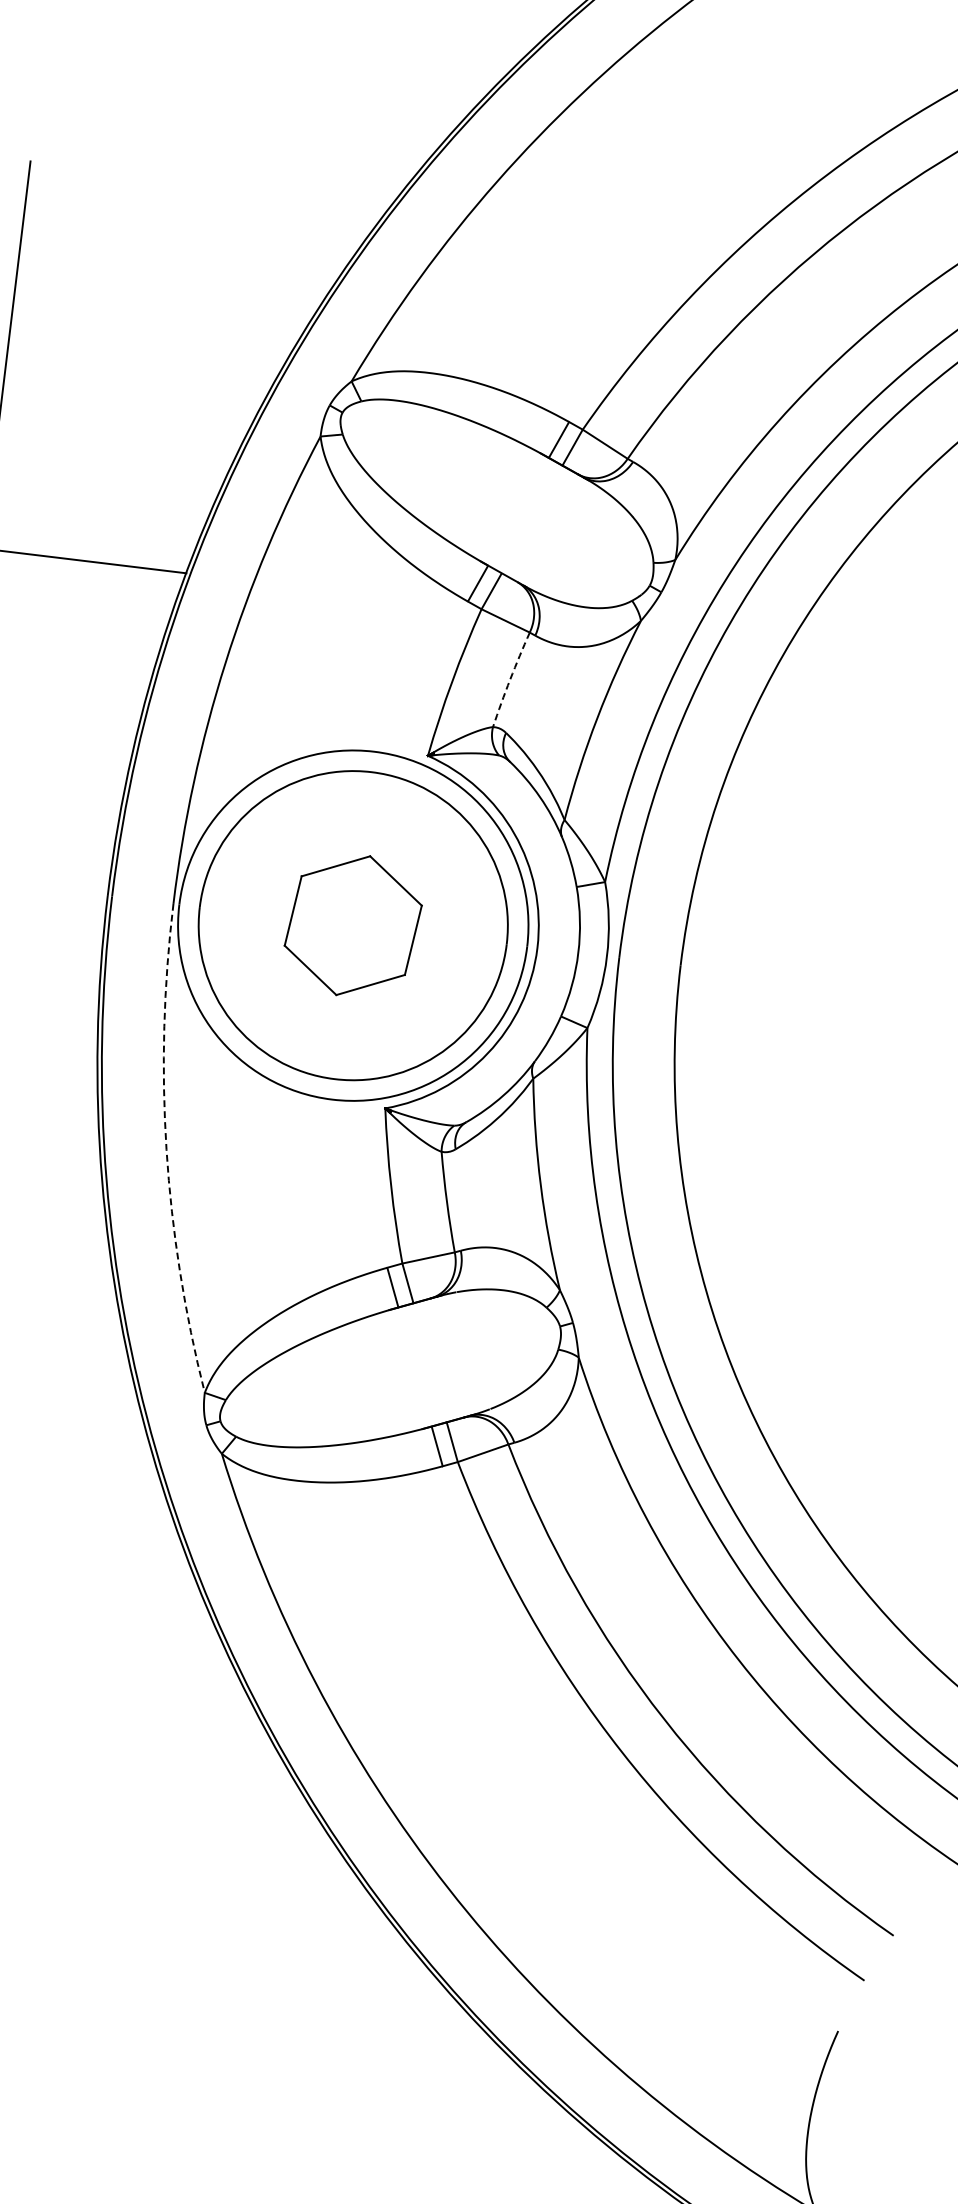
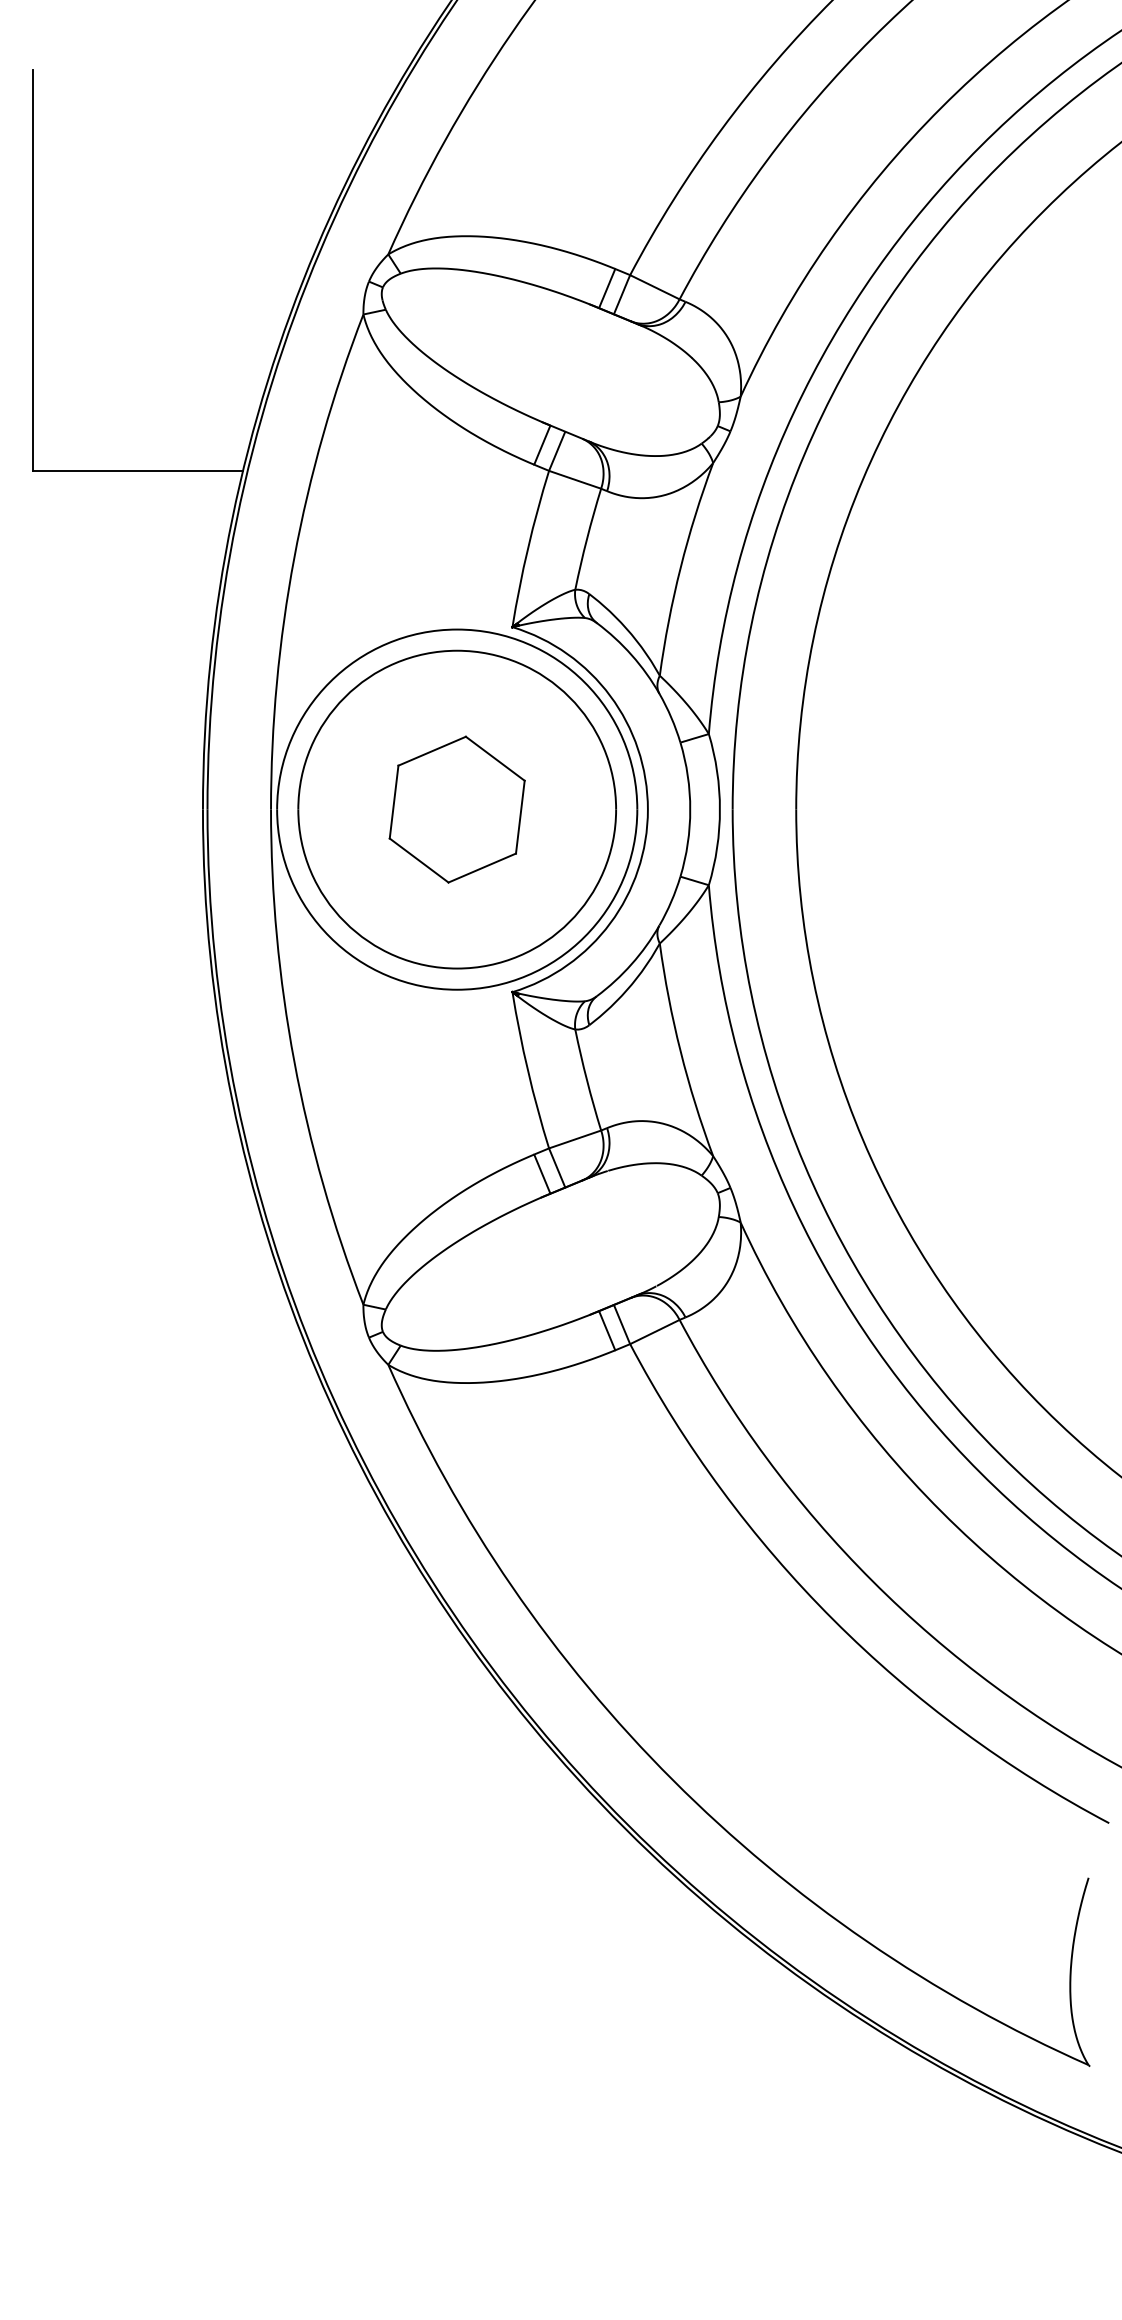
arc: (510, 679) -> (587, 538), dashed -> solid
arc: (166, 1149) -> (294, 1061), dashed -> solid

